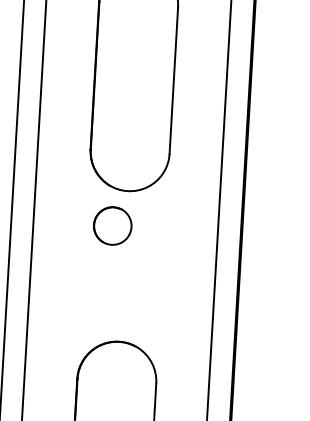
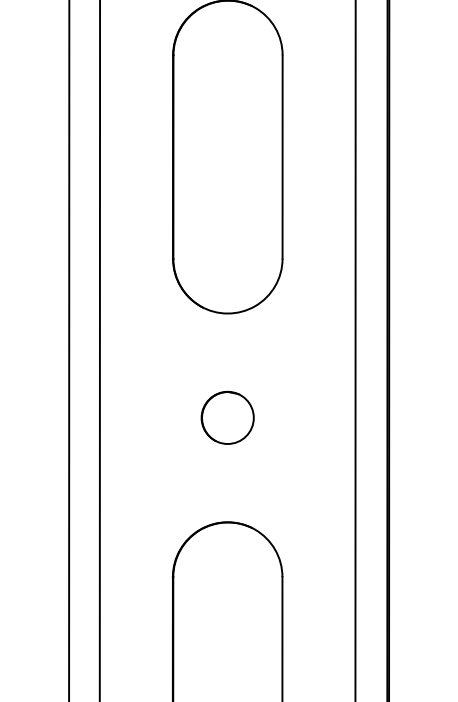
circle: (112, 225) -> (227, 417), moved

